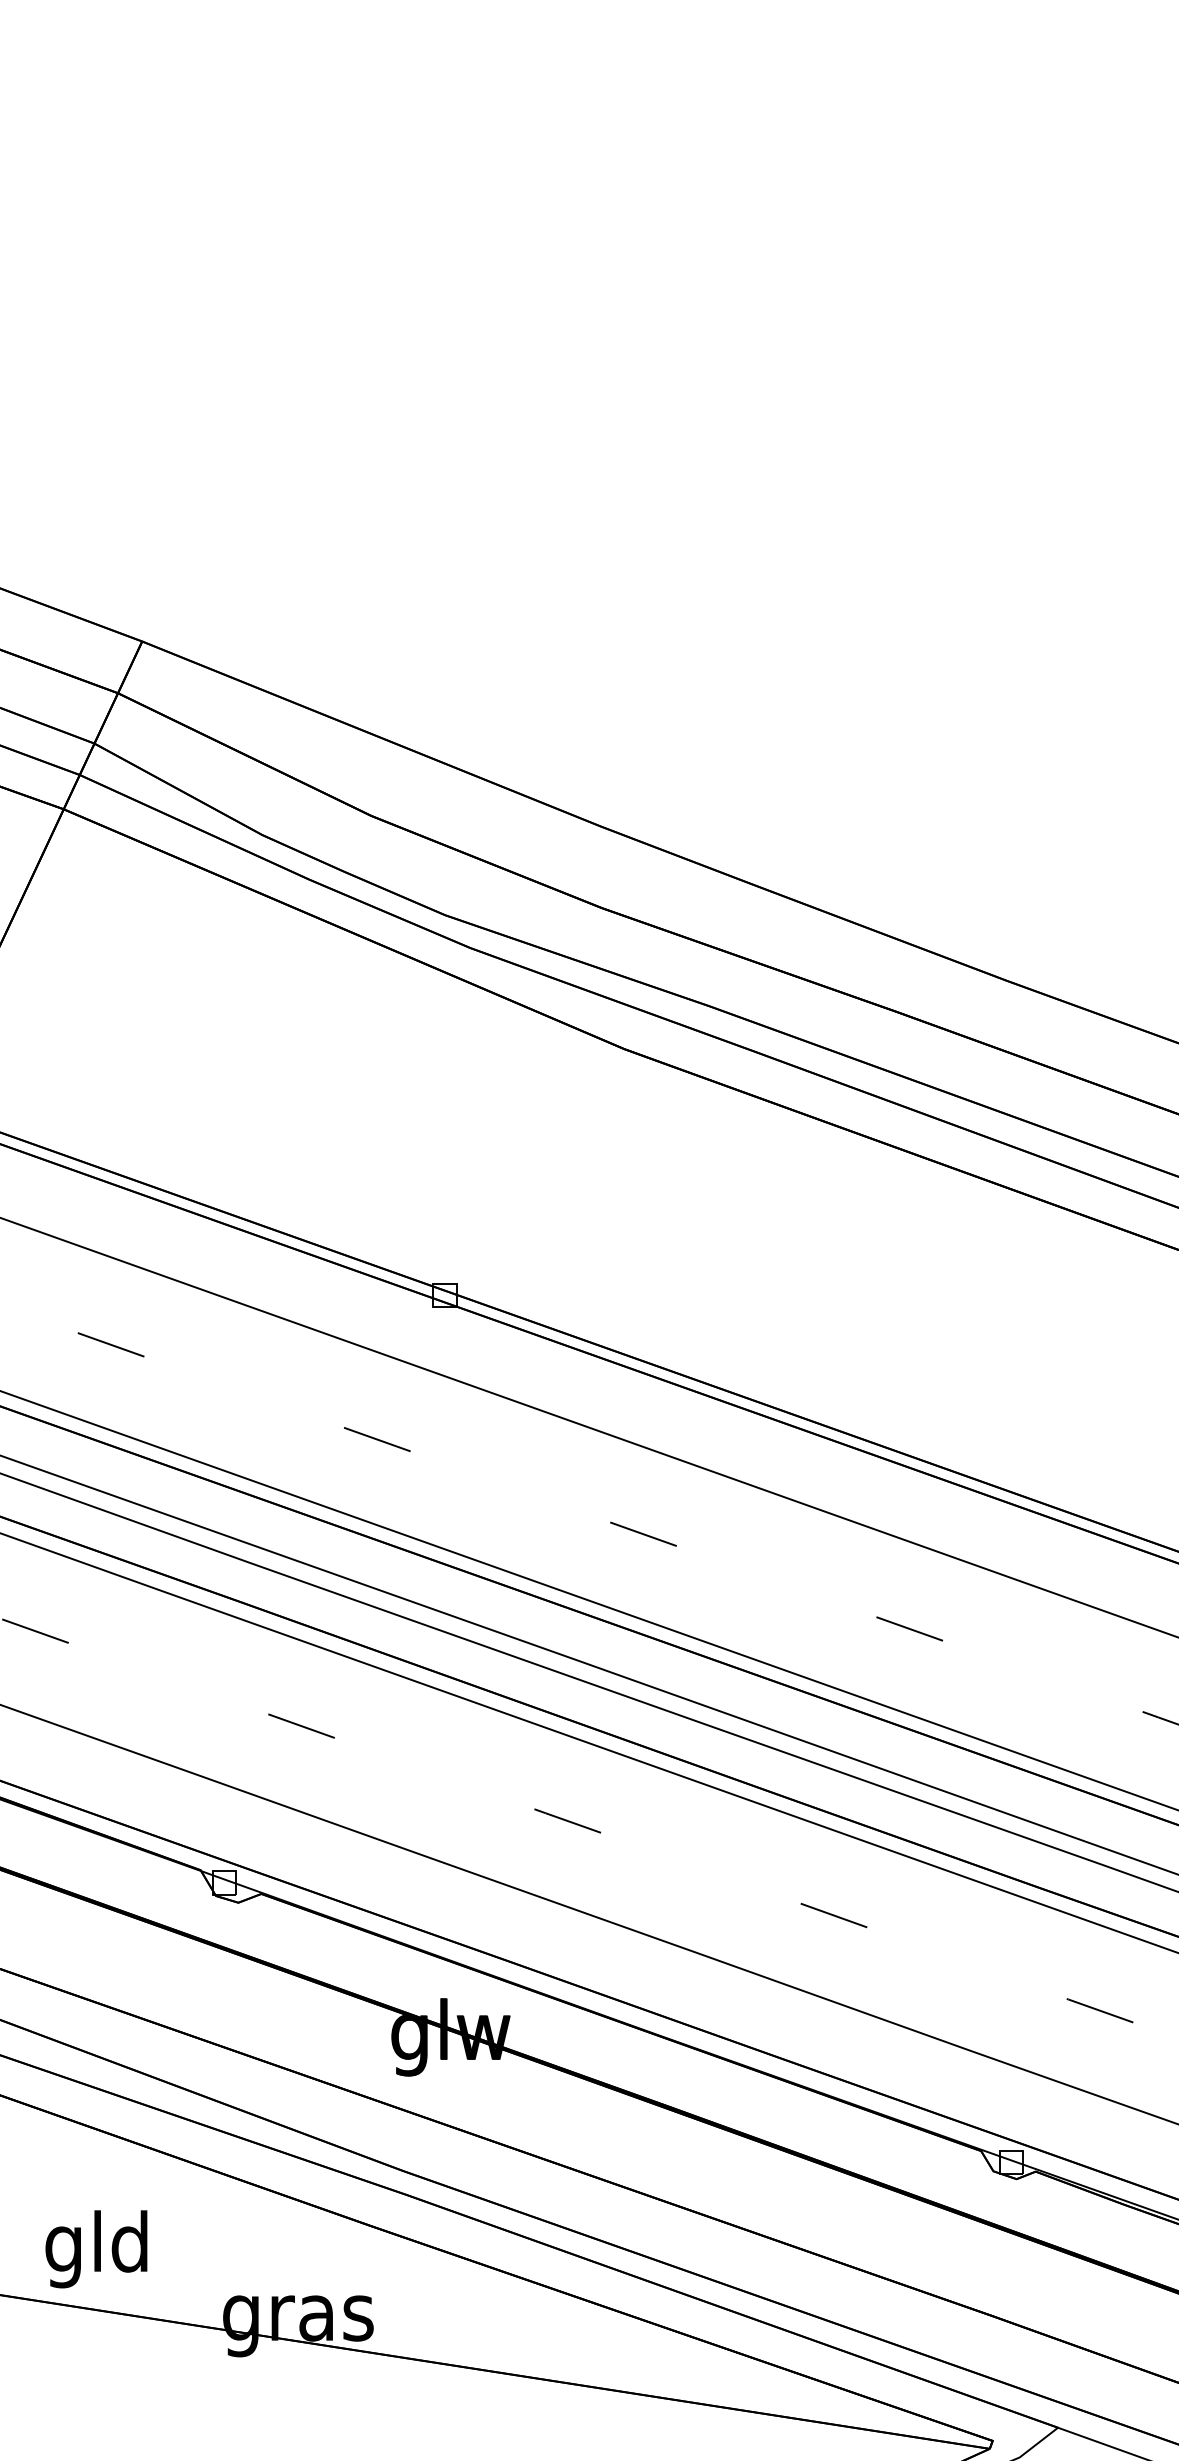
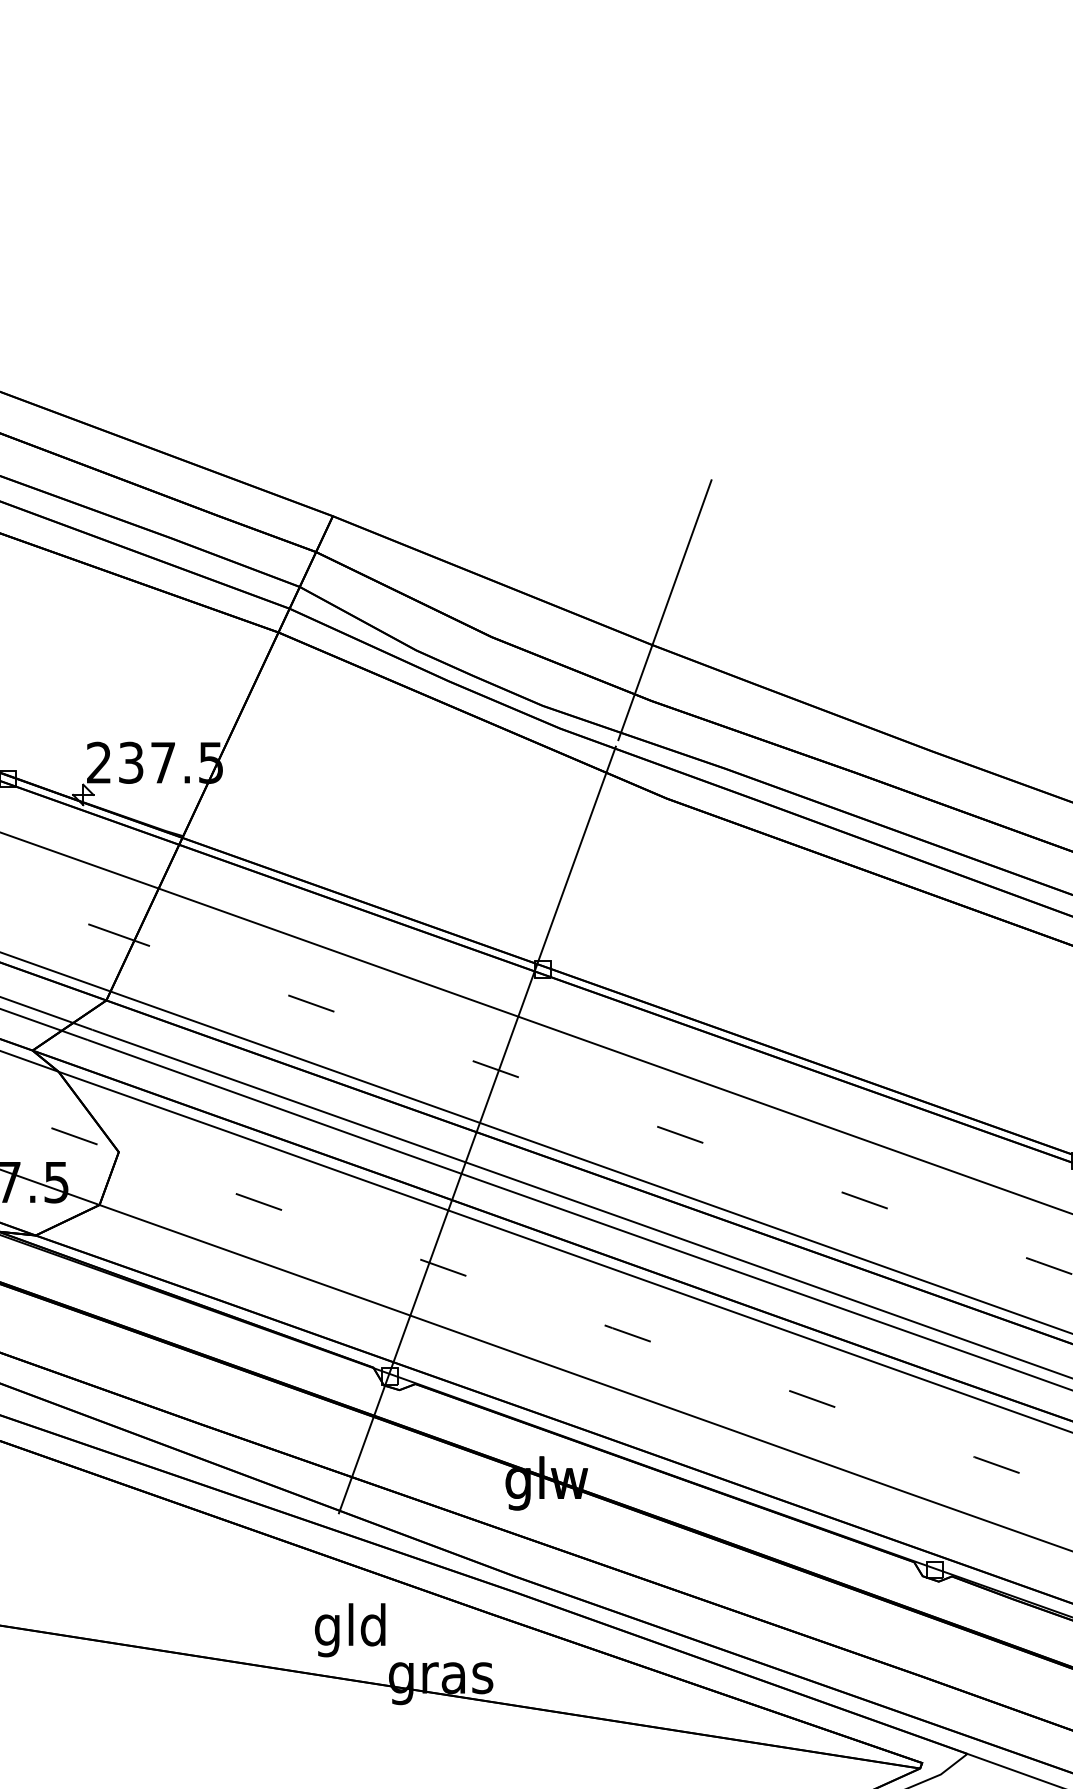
line: (620, 777) -> (664, 610), added
line: (349, 1526) -> (476, 1129), added
text: (96, 2249) -> (350, 1630), moved

